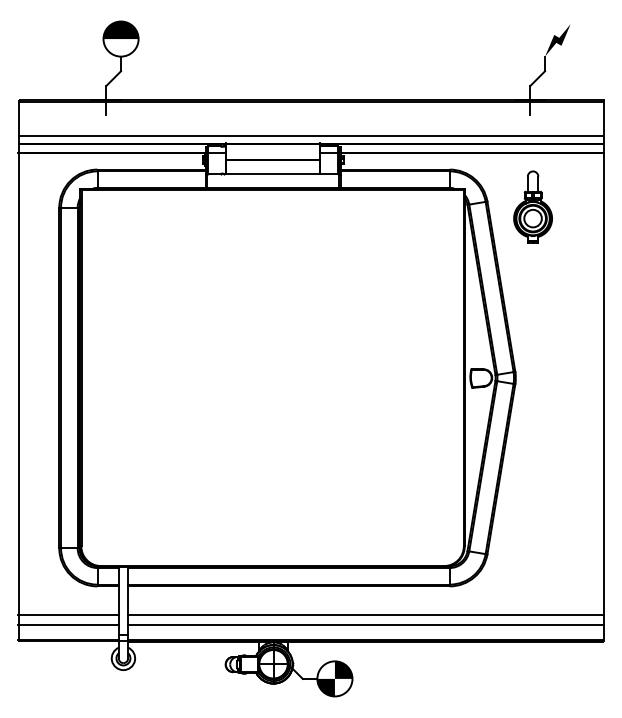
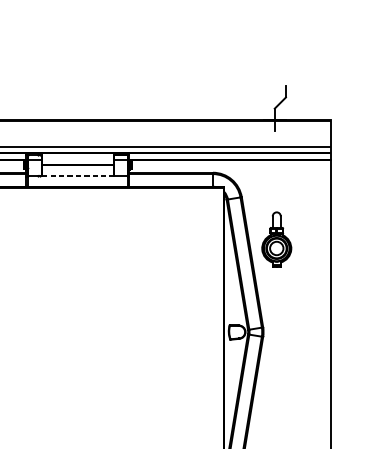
fill: (557, 40) -> (295, 73), removed
line: (273, 173) -> (78, 175), solid -> dashed
part: (532, 206) -> (276, 239), moved

